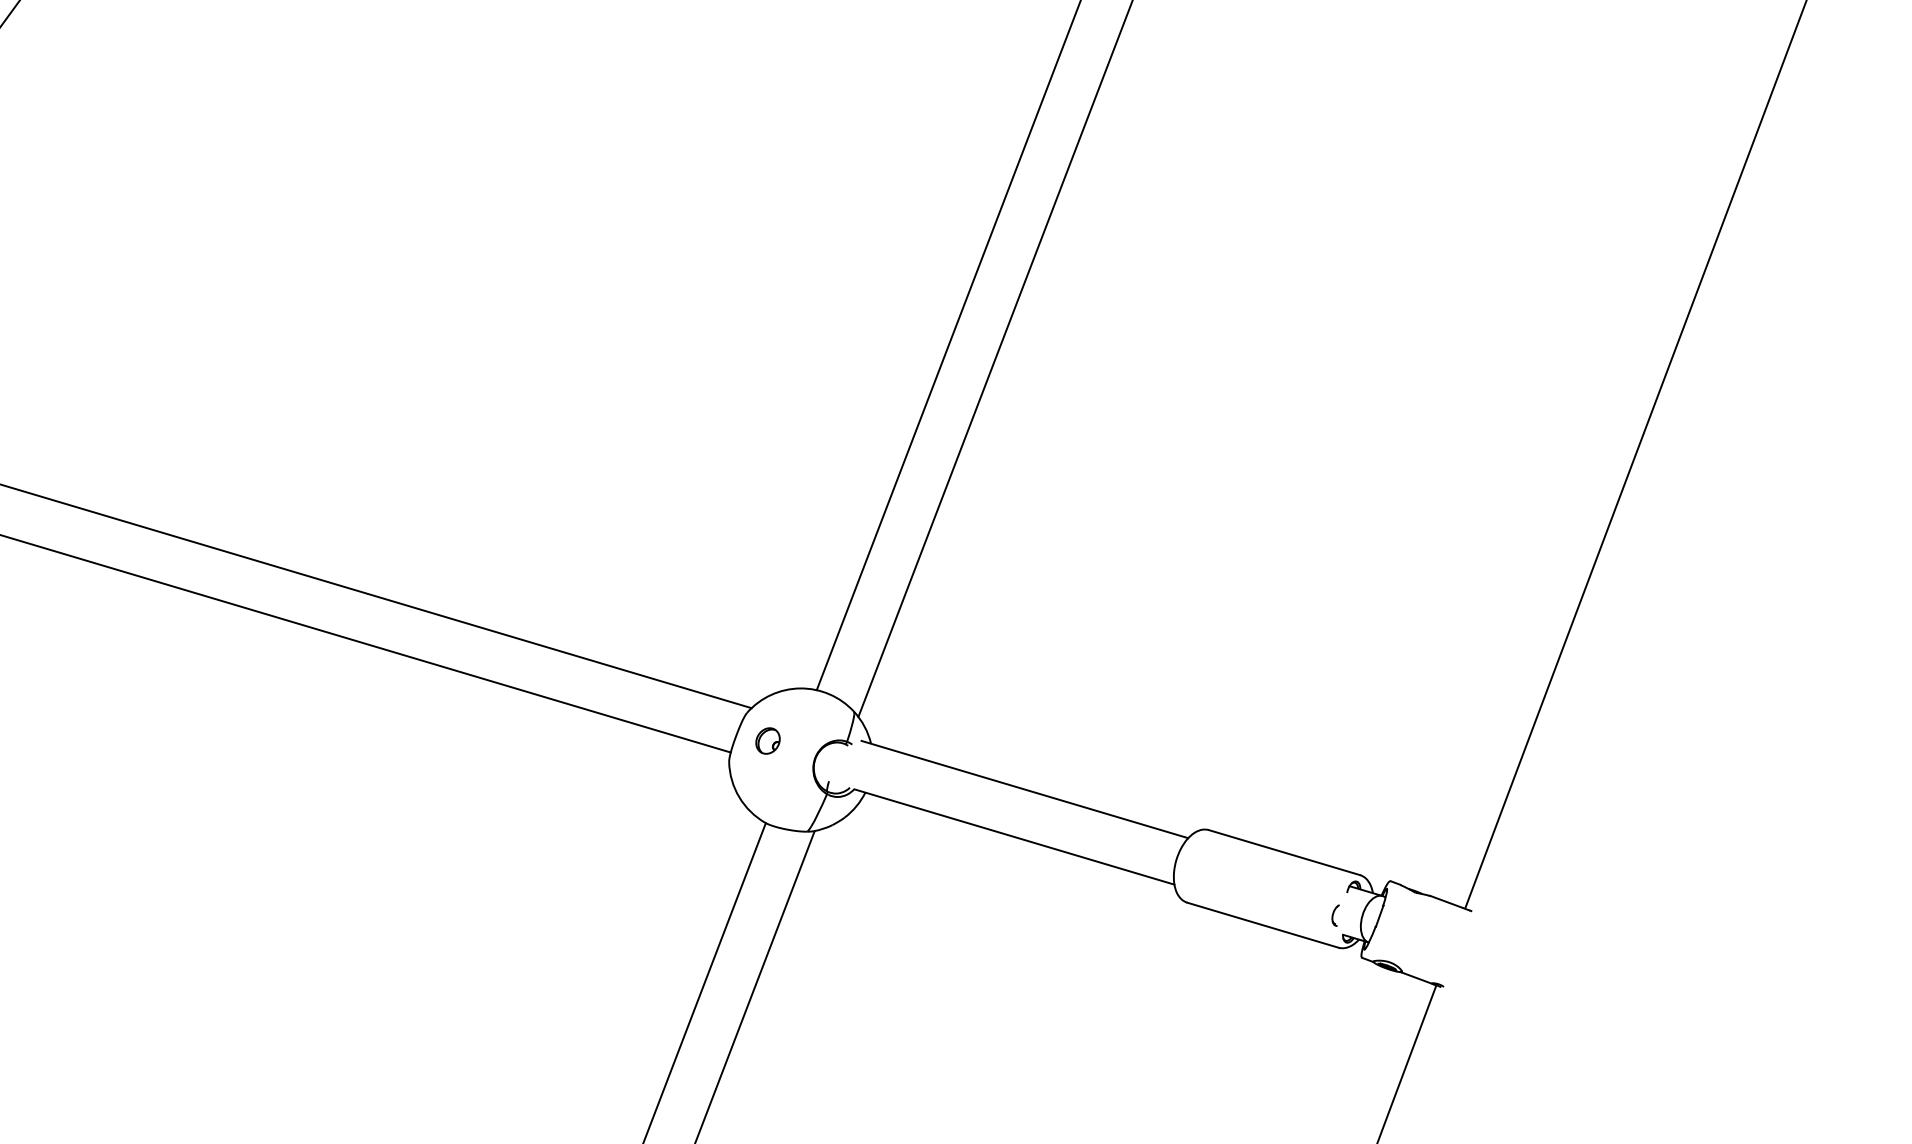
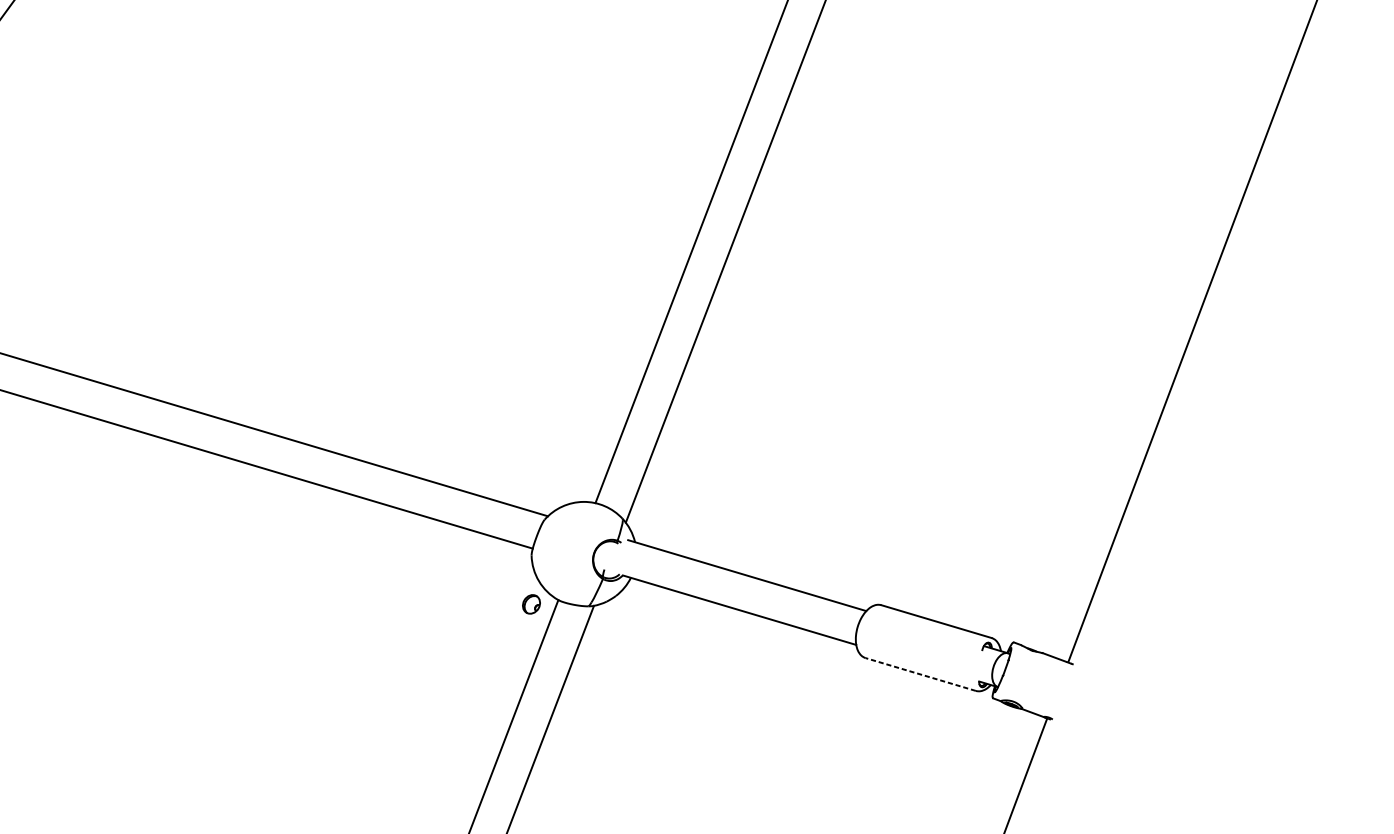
part: (767, 740) -> (531, 604), moved
part: (1335, 915) -> (973, 667), removed
line: (1262, 925) -> (920, 674), solid -> dashed

